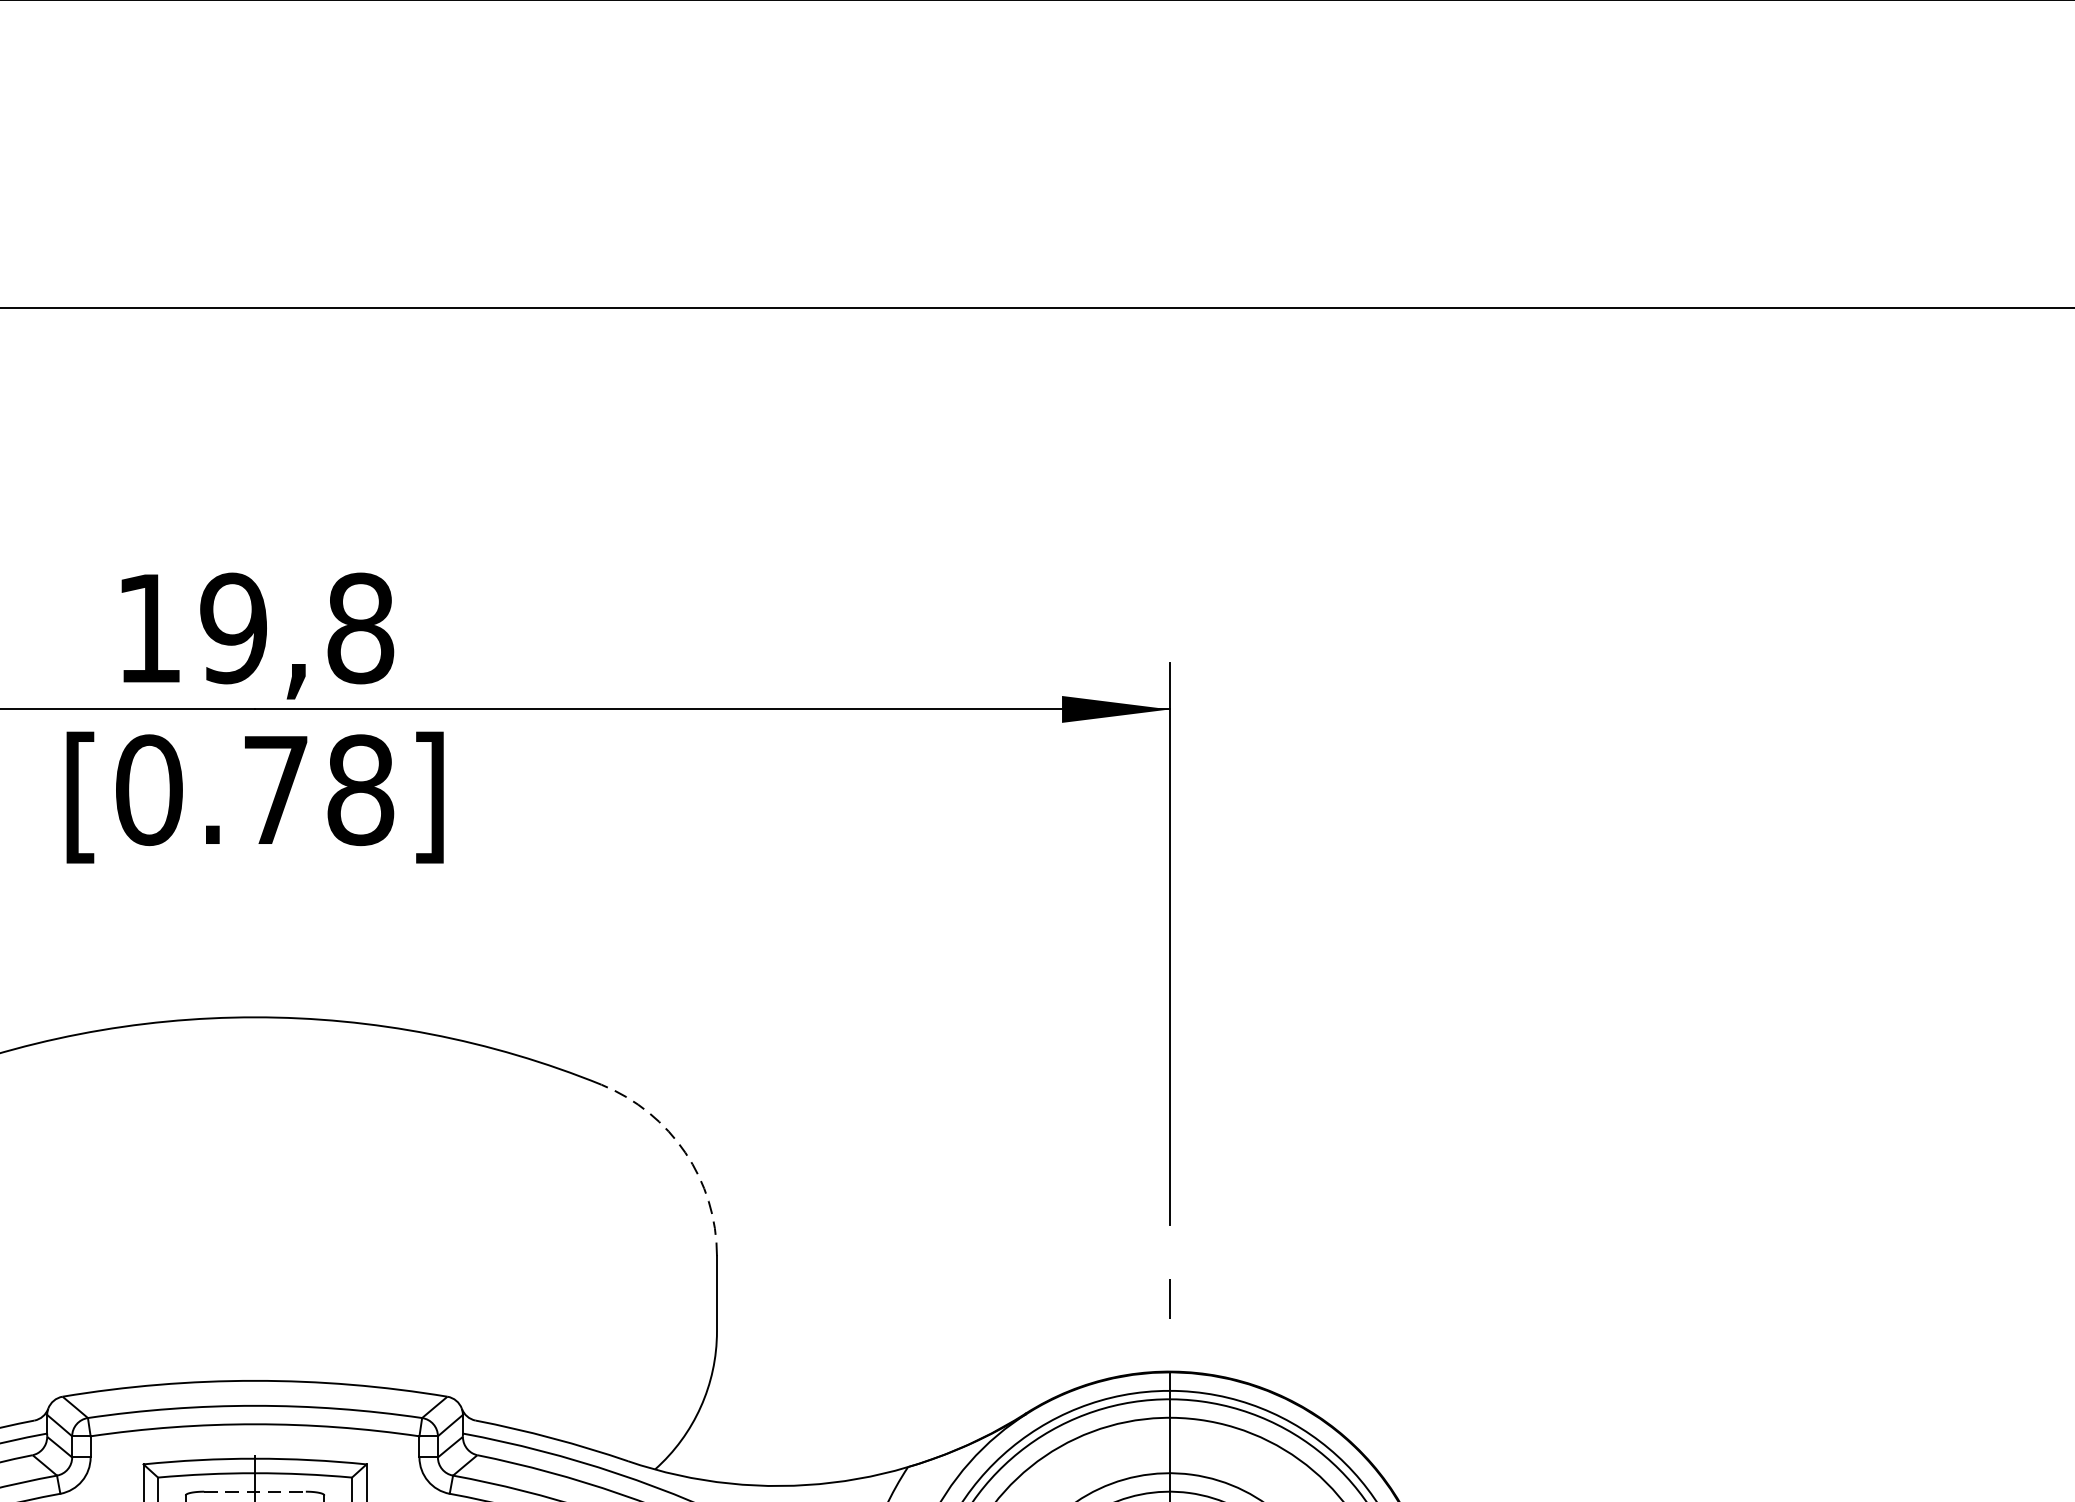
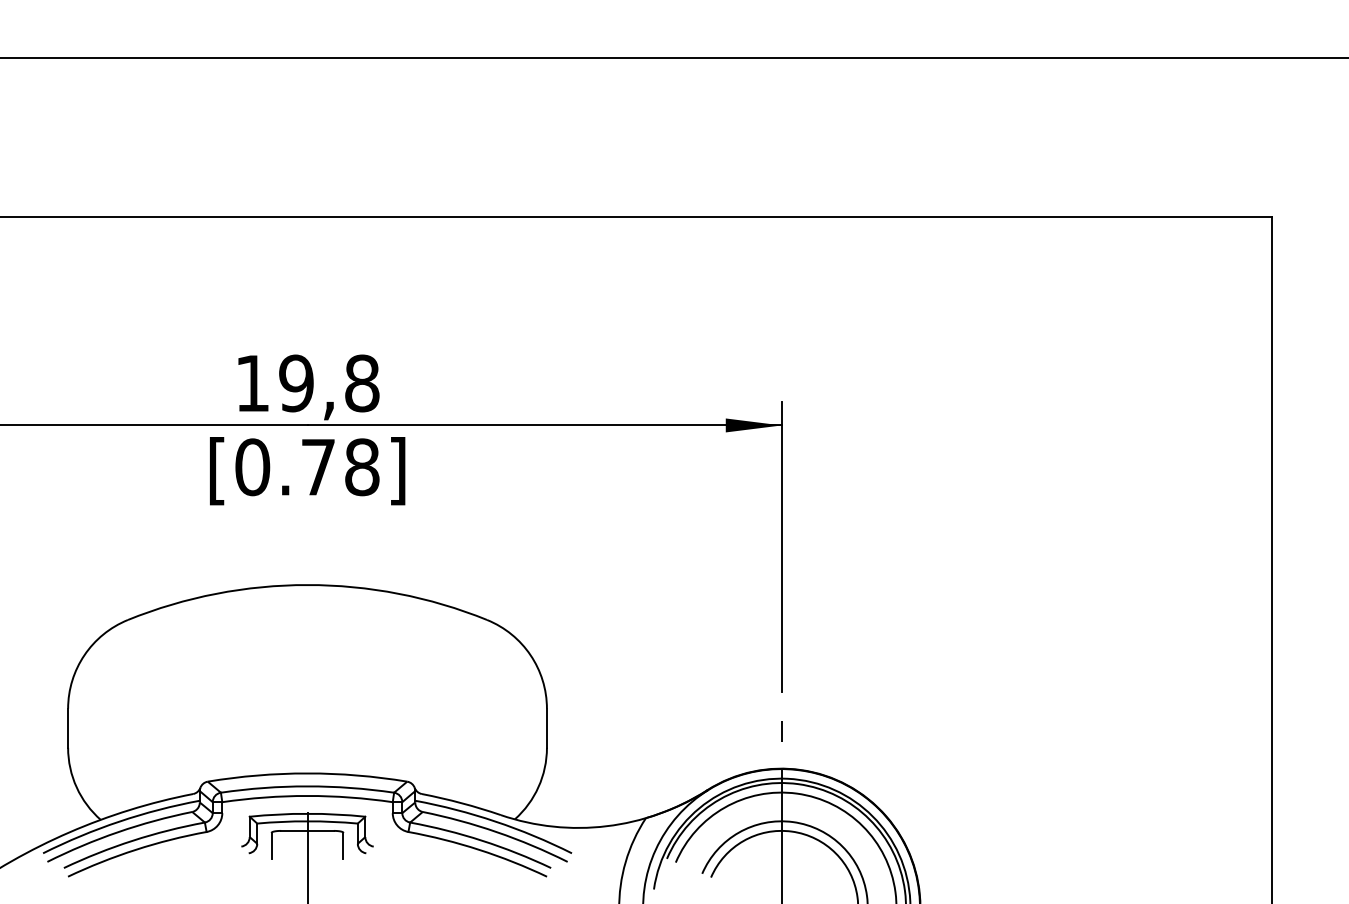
arc: (685, 1153) -> (530, 655), dashed -> solid
line: (256, 1490) -> (308, 830), dashed -> solid

